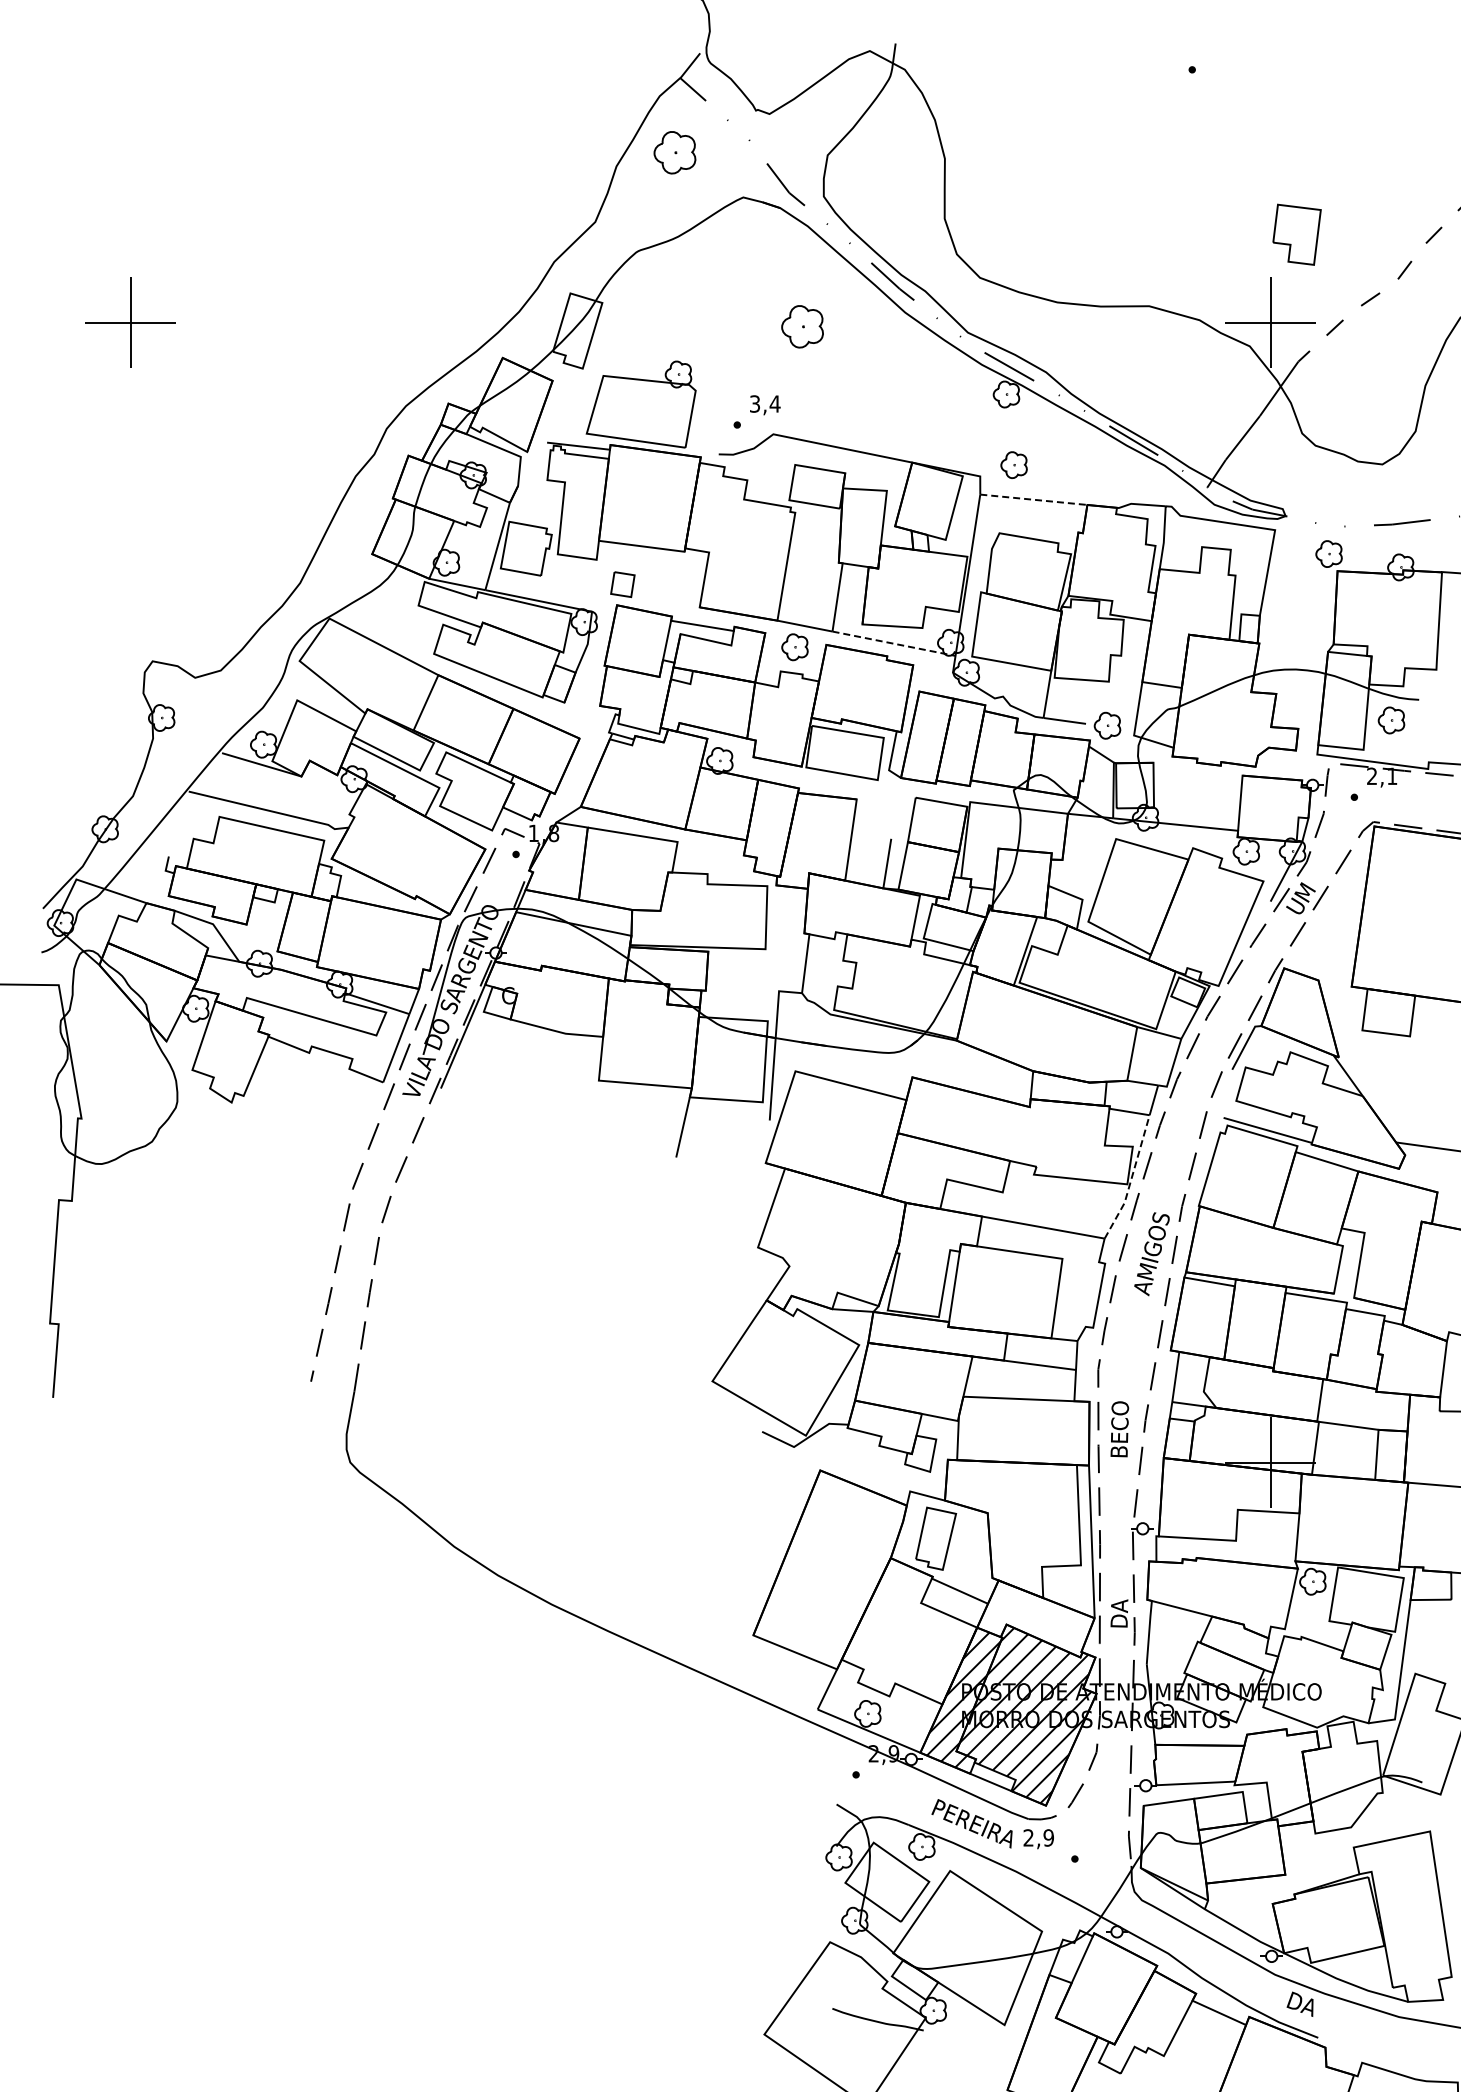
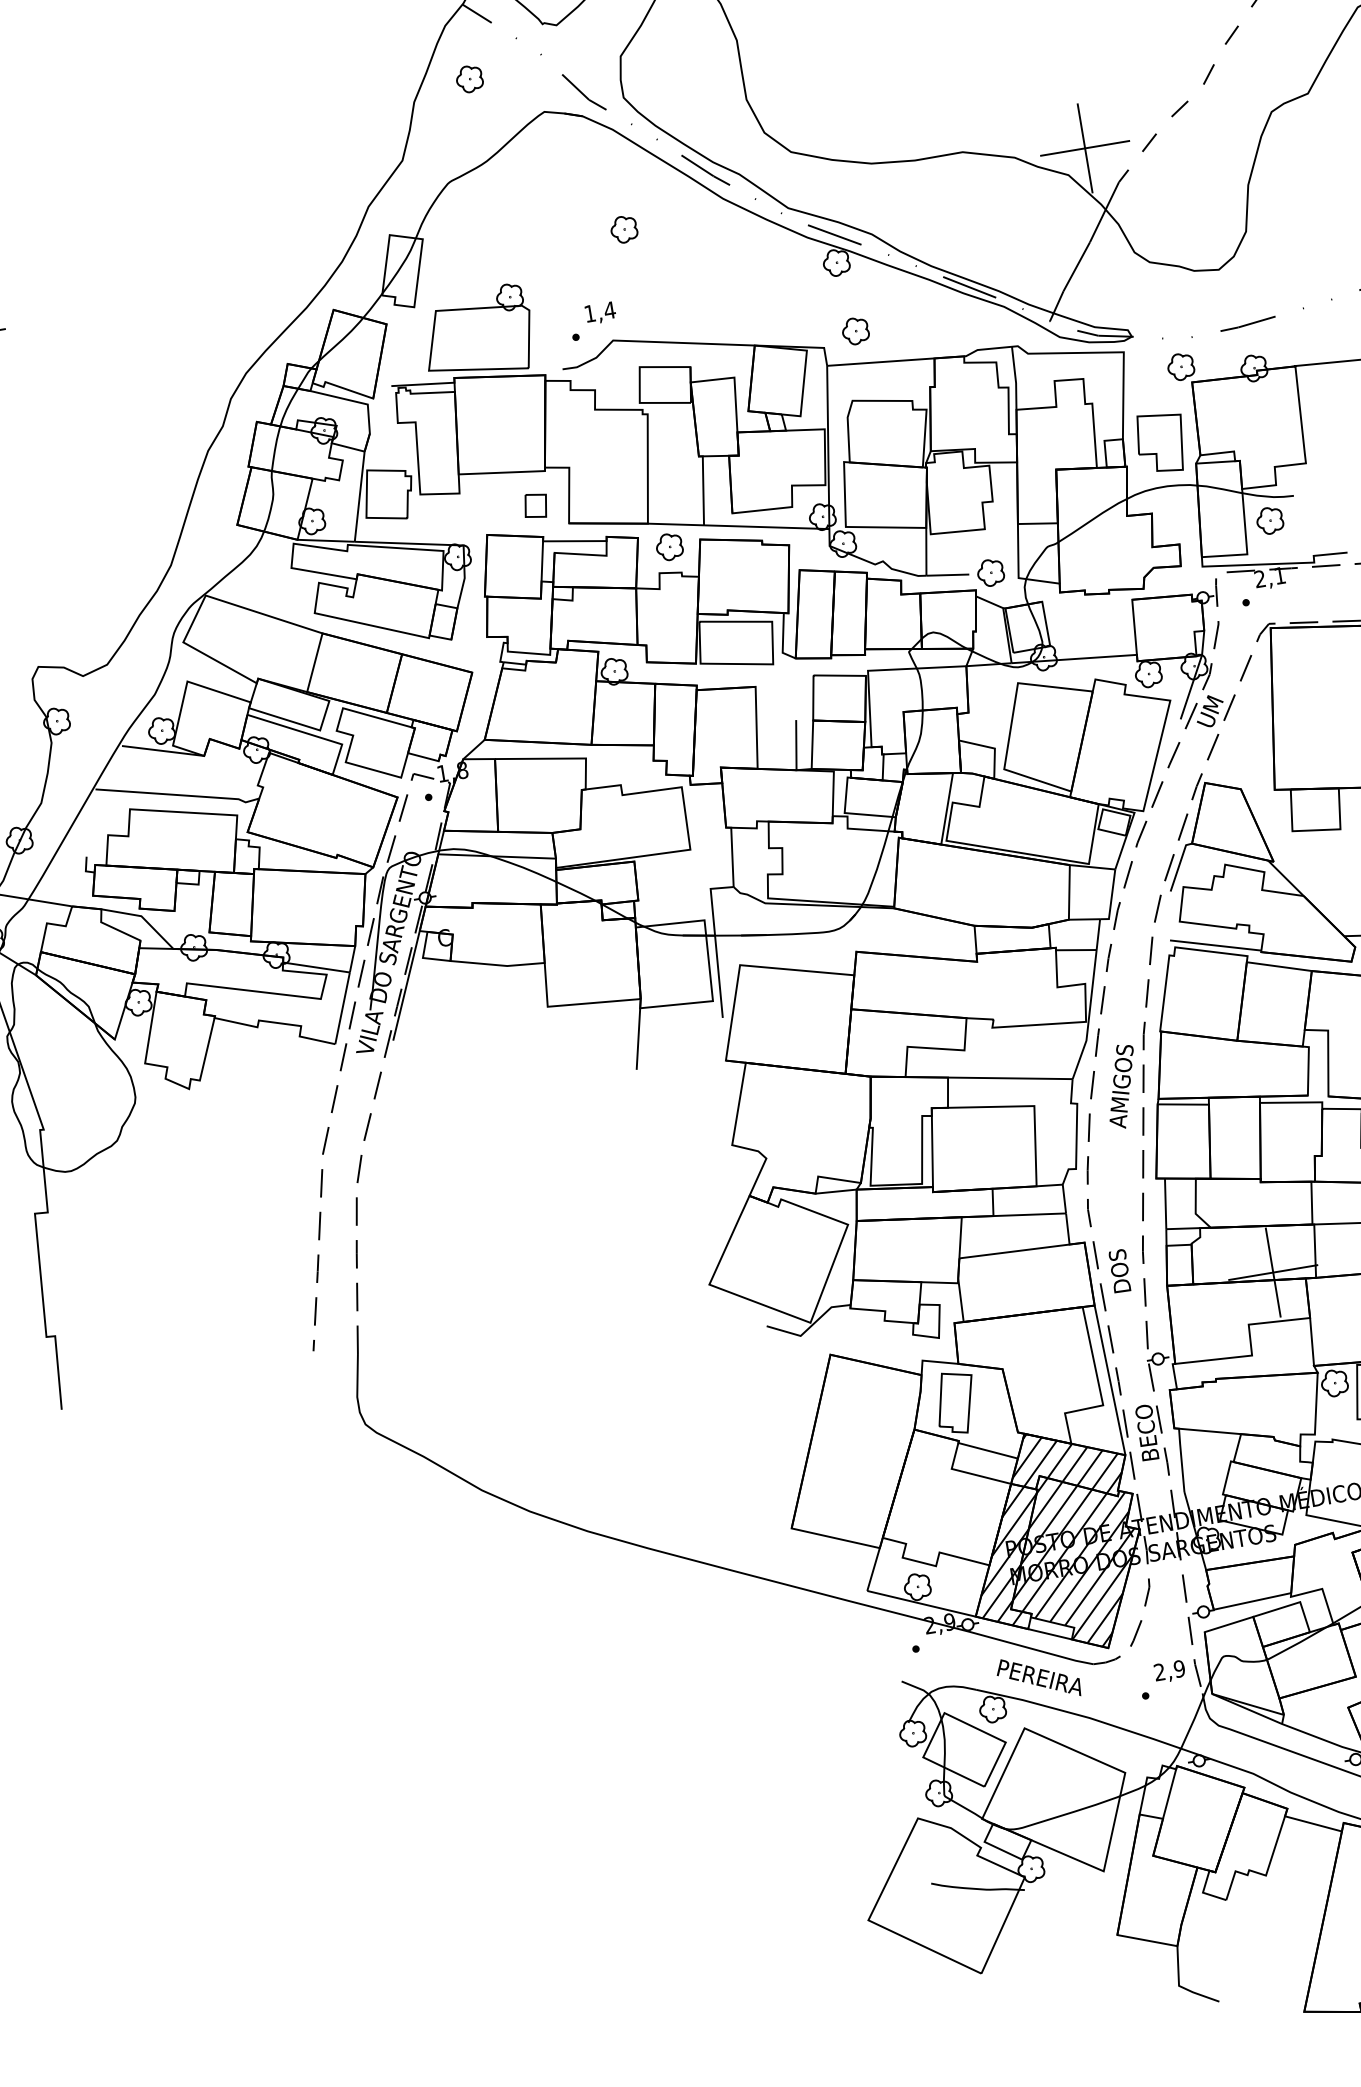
part: (674, 152) -> (469, 78), size x0.62
part: (1296, 234) -> (1160, 442), moved
part: (802, 326) -> (624, 229), size x0.62
text: (755, 403) -> (590, 313), 3,4 -> 1,4
line: (1033, 499) -> (880, 361), dashed -> solid
part: (622, 584) -> (535, 505), moved
line: (894, 643) -> (767, 526), dashed -> solid
line: (1131, 1179) -> (1089, 1016), dashed -> solid
text: (1119, 1427) -> (1118, 1262), BECO -> DOS
text: (1120, 1598) -> (1147, 1431), DA -> BECO
hatch: (1033, 1616) -> (1064, 1463), added
text: (1038, 1839) -> (1169, 1672), moved

